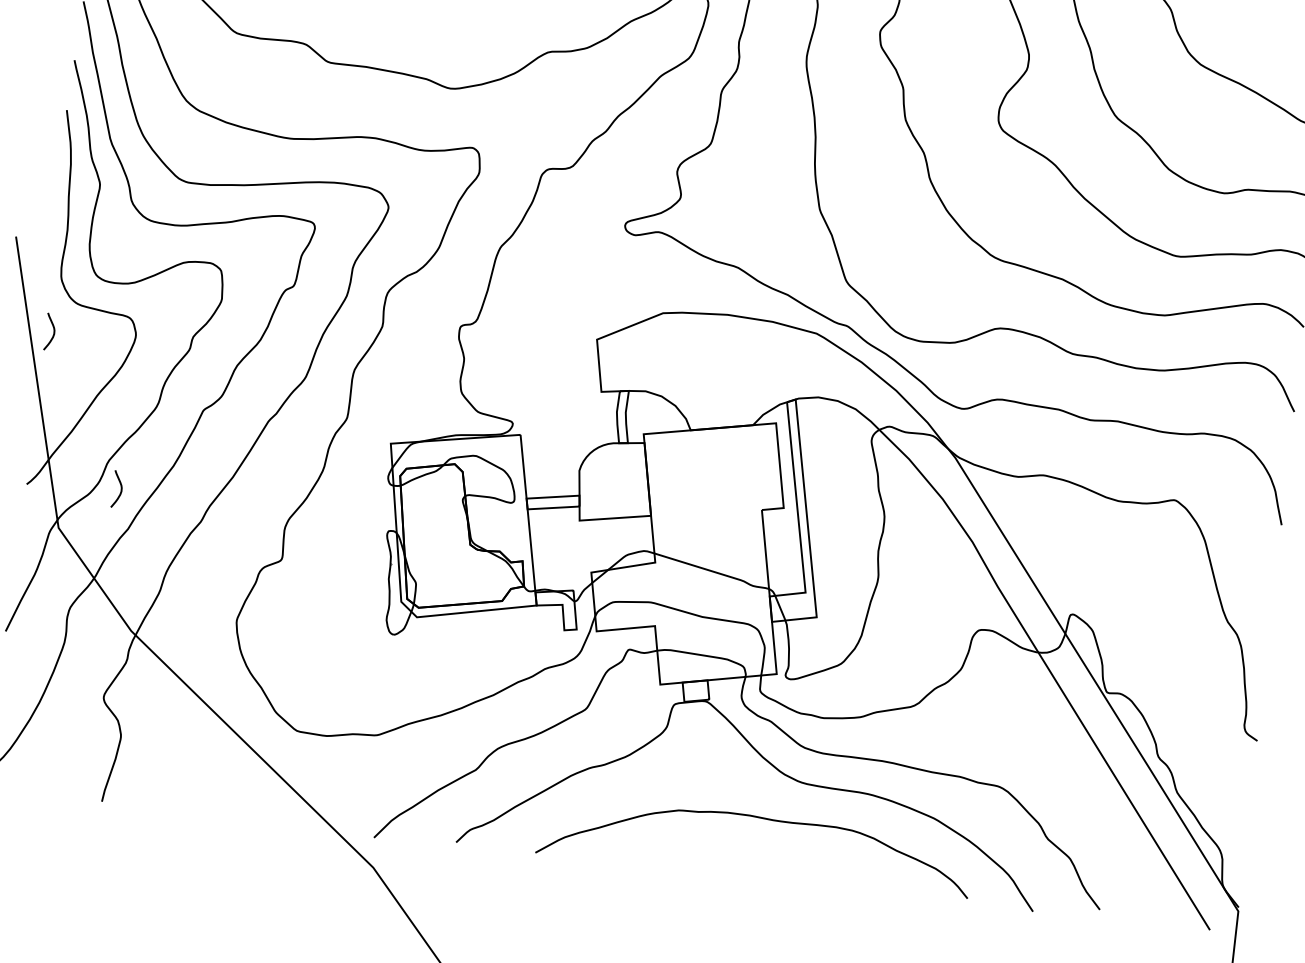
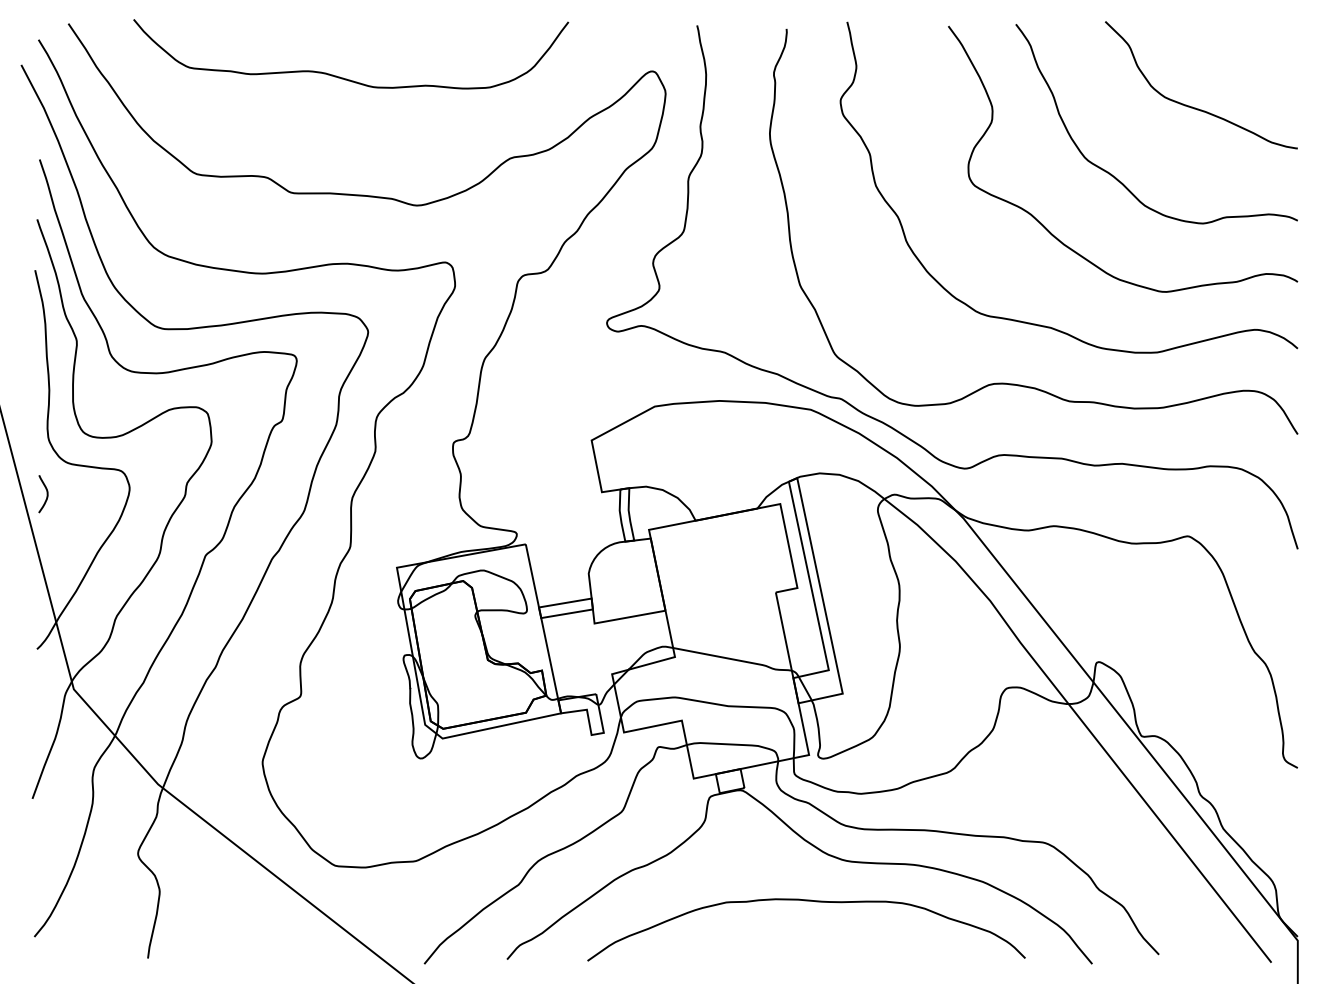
curve: (120, 490) -> (131, 644), removed

